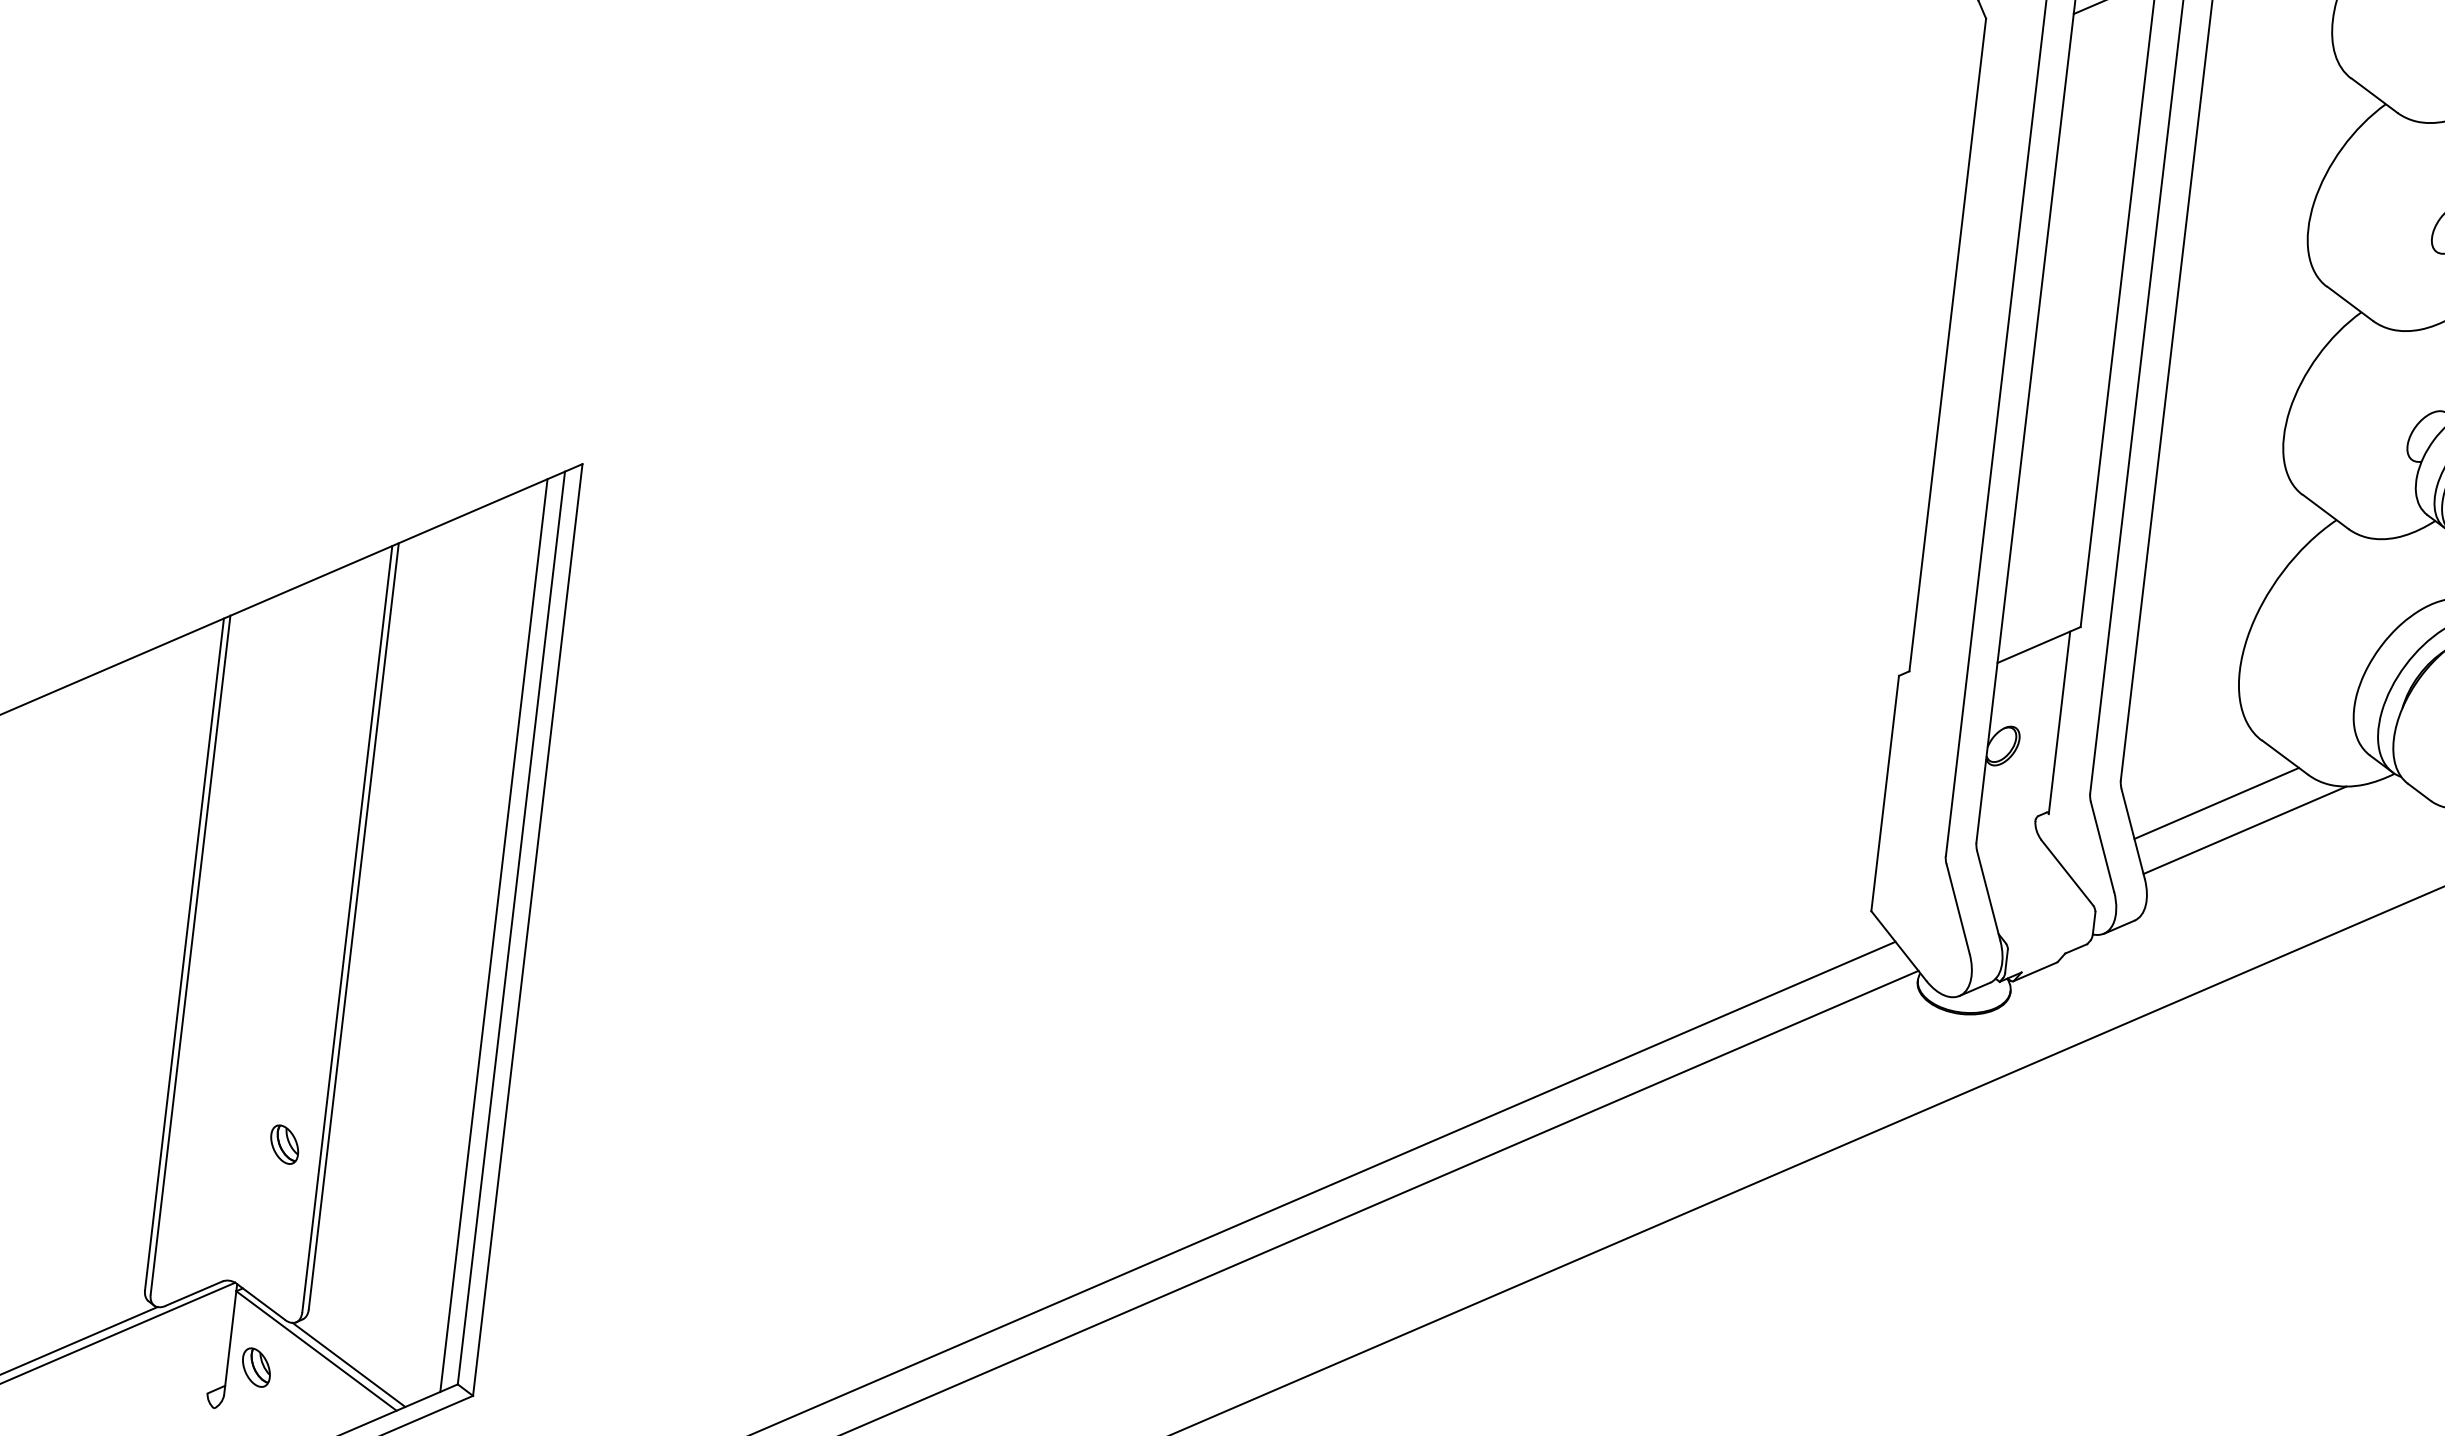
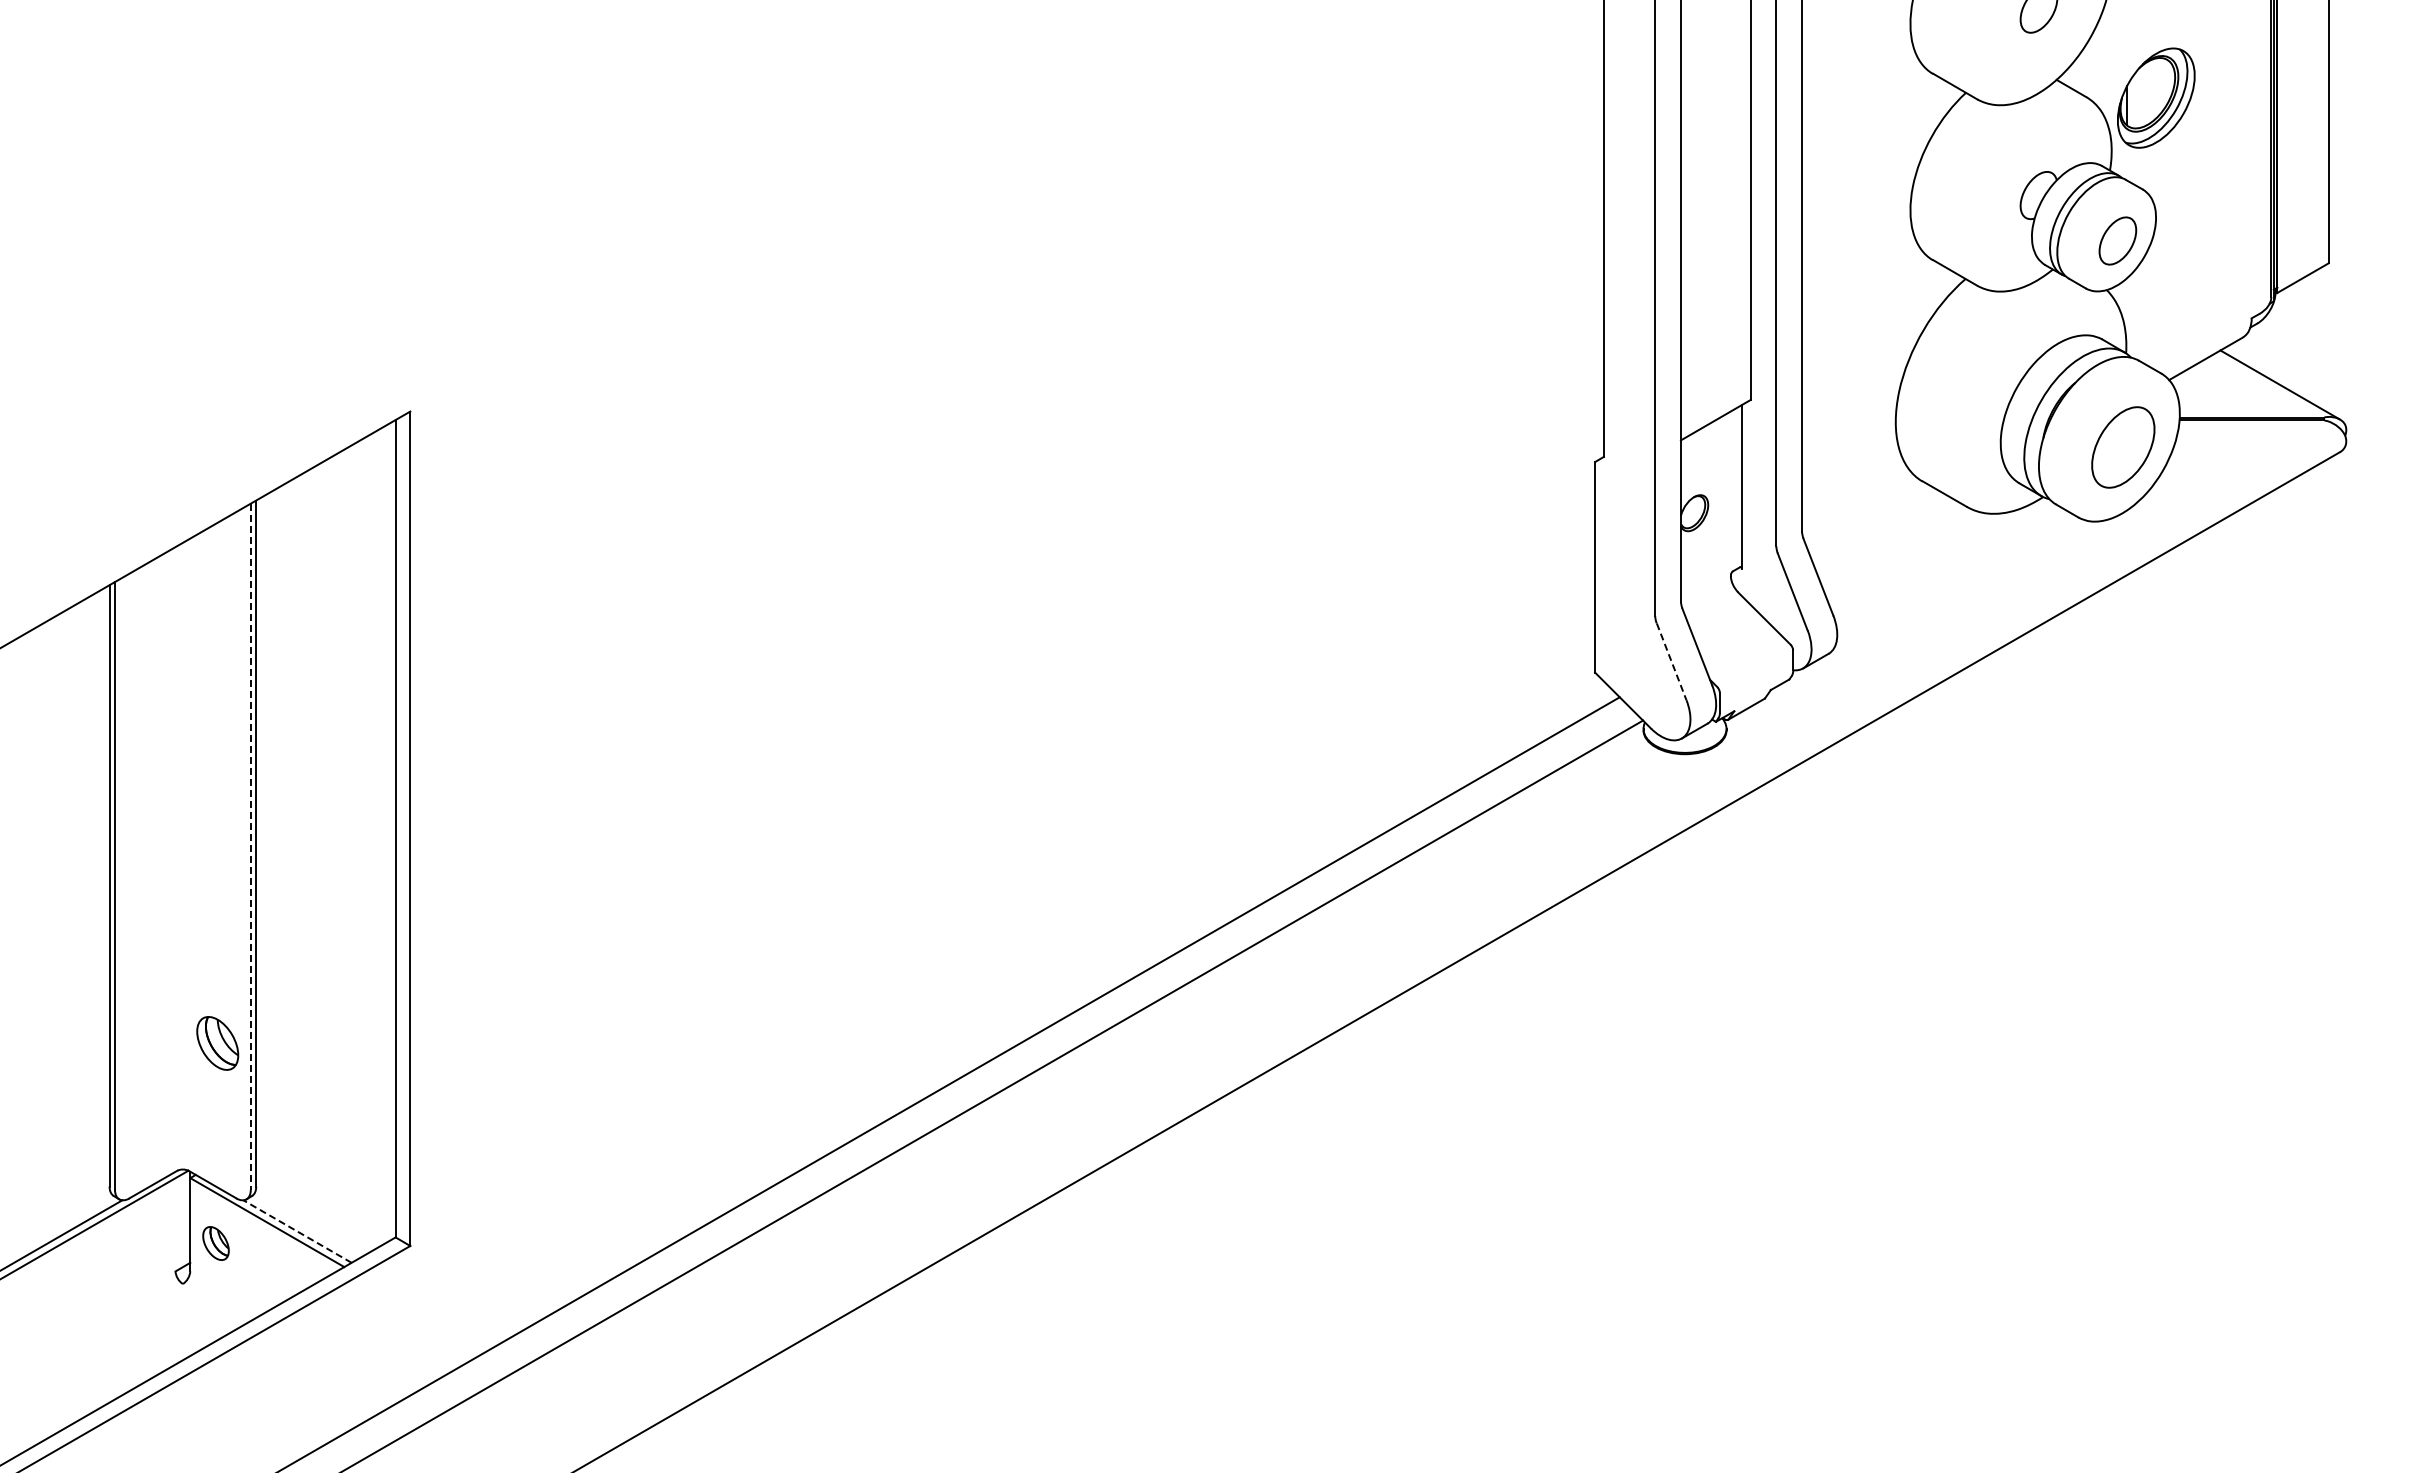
line: (2217, 803) -> (1889, 541), removed
line: (2244, 830) -> (1916, 562), removed
line: (1957, 909) -> (1671, 662), solid -> dashed
line: (346, 929) -> (250, 847), solid -> dashed
line: (493, 935) -> (380, 837), removed
part: (284, 1144) -> (217, 1043), size x1.6
line: (349, 1364) -> (297, 1231), solid -> dashed

